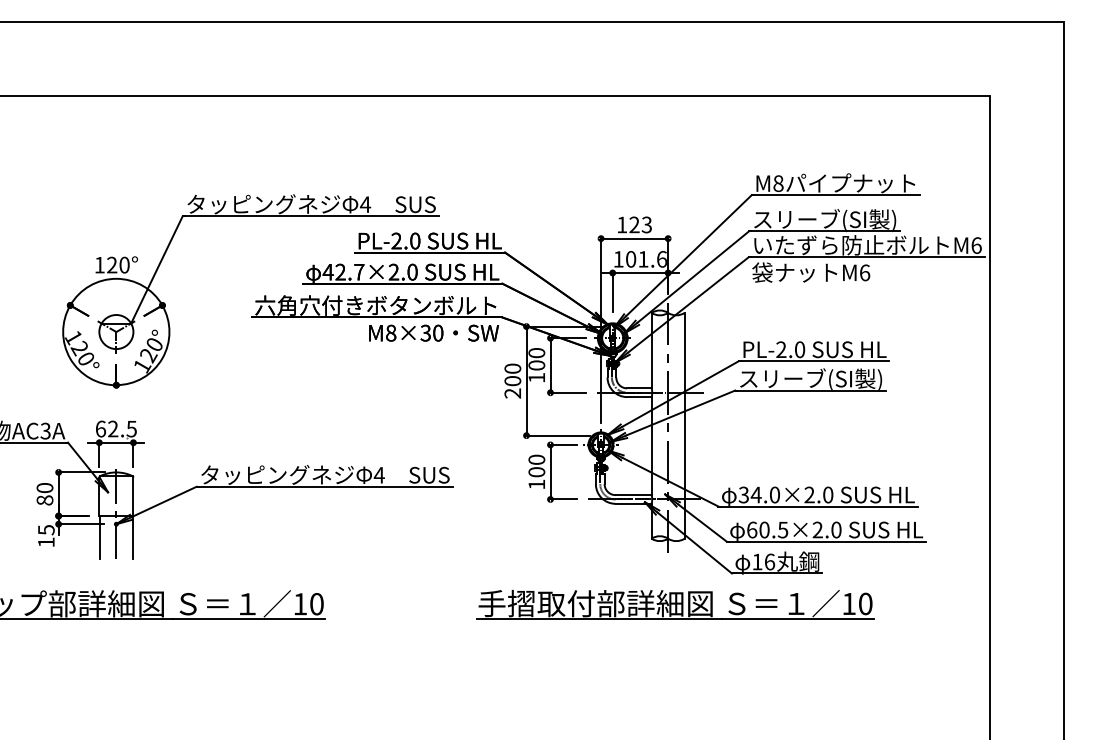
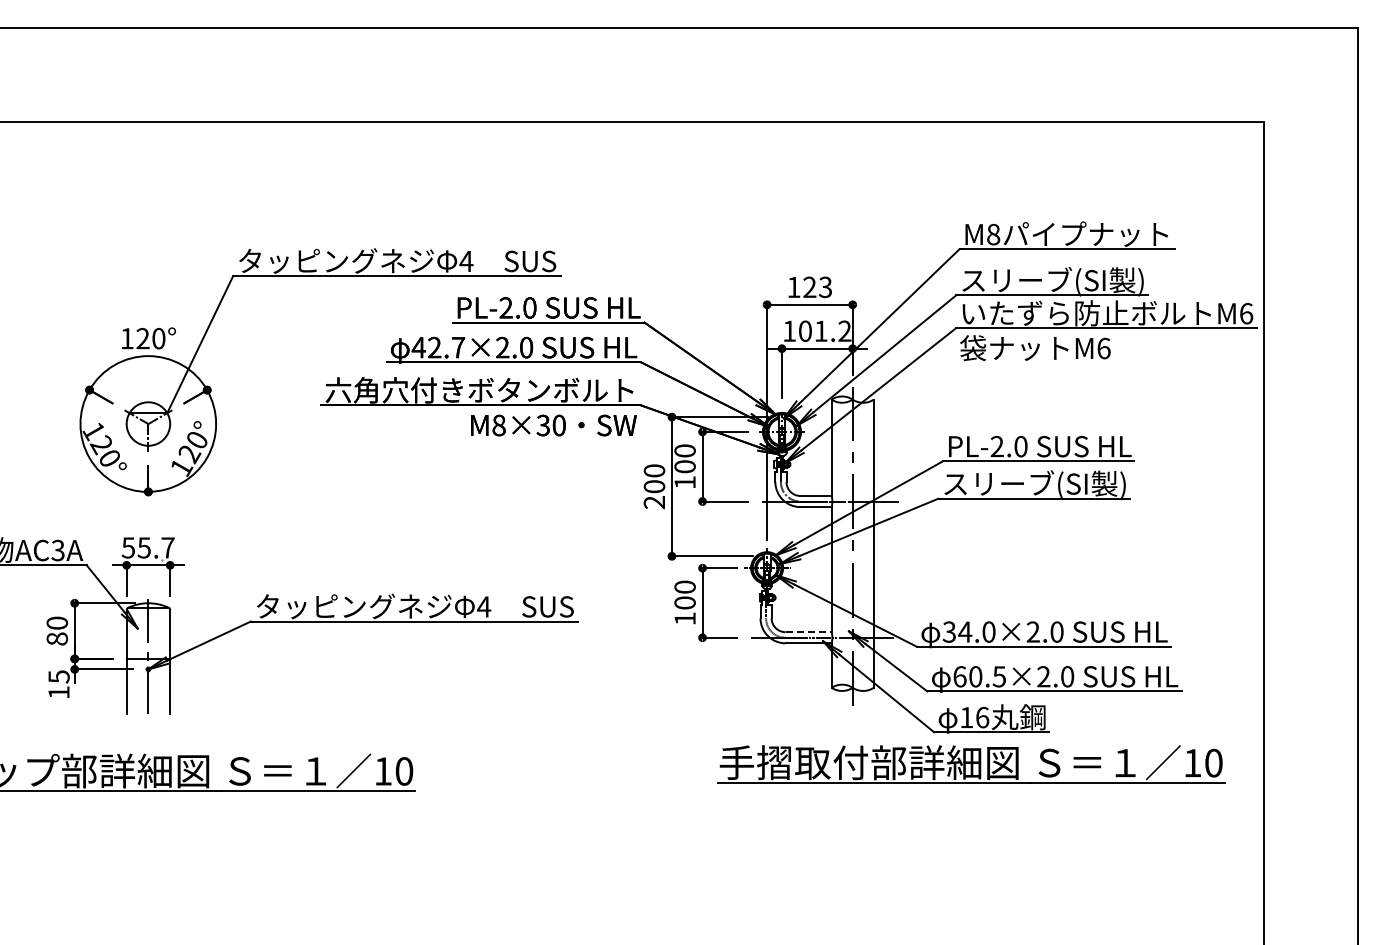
text: (661, 258) -> (844, 330), 101.6 -> 101.2
text: (115, 428) -> (147, 547), 62.5 -> 55.7
line: (634, 495) -> (809, 632), solid -> dashed
part: (675, 605) -> (971, 764), moved

